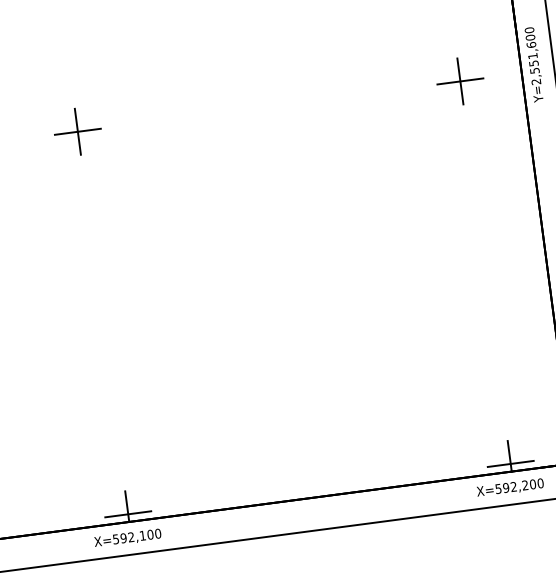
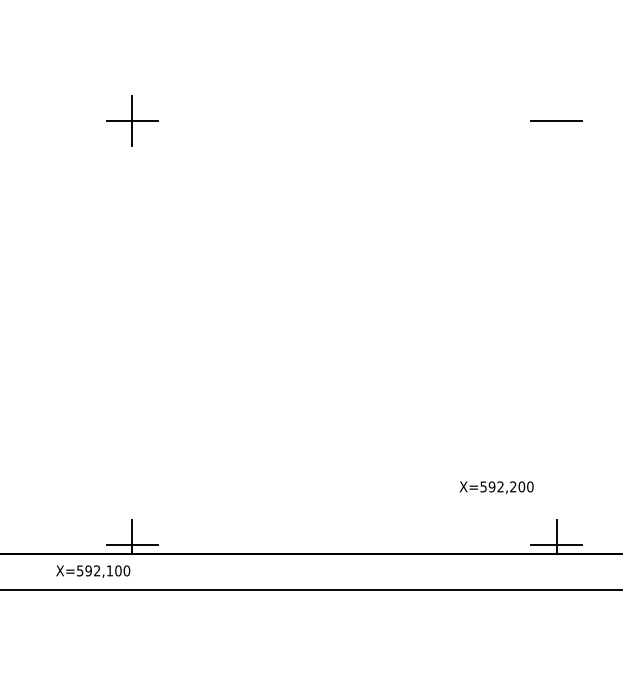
line: (460, 81) -> (556, 120), removed
text: (510, 487) -> (496, 487), moved
text: (128, 538) -> (93, 571), moved

